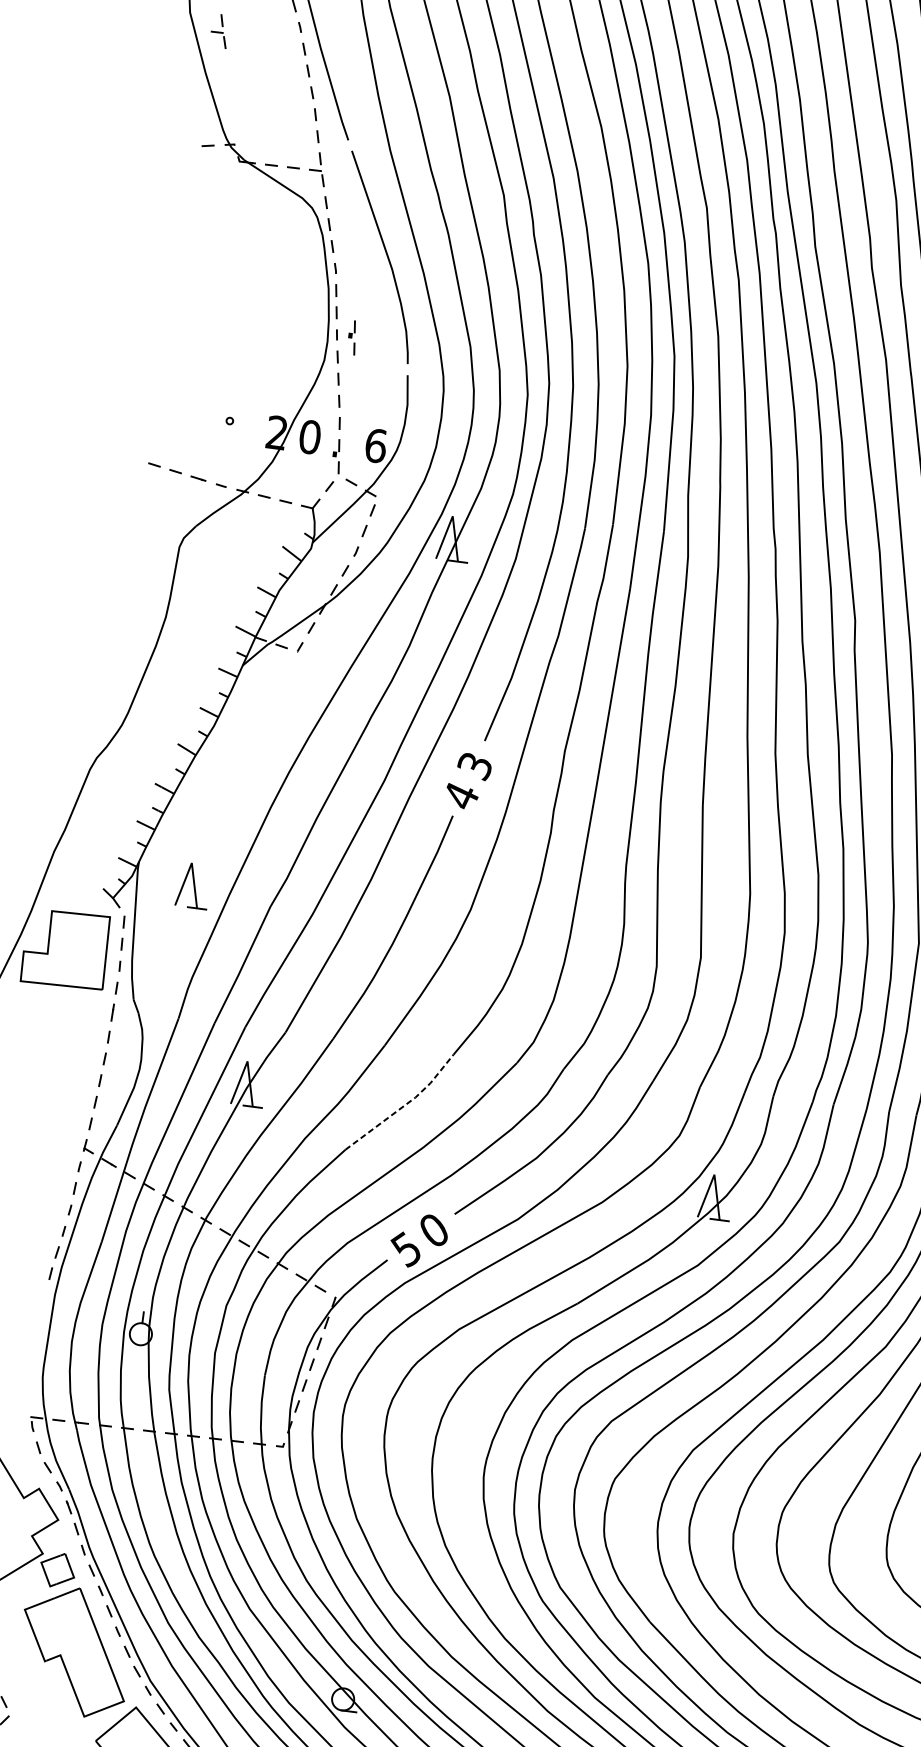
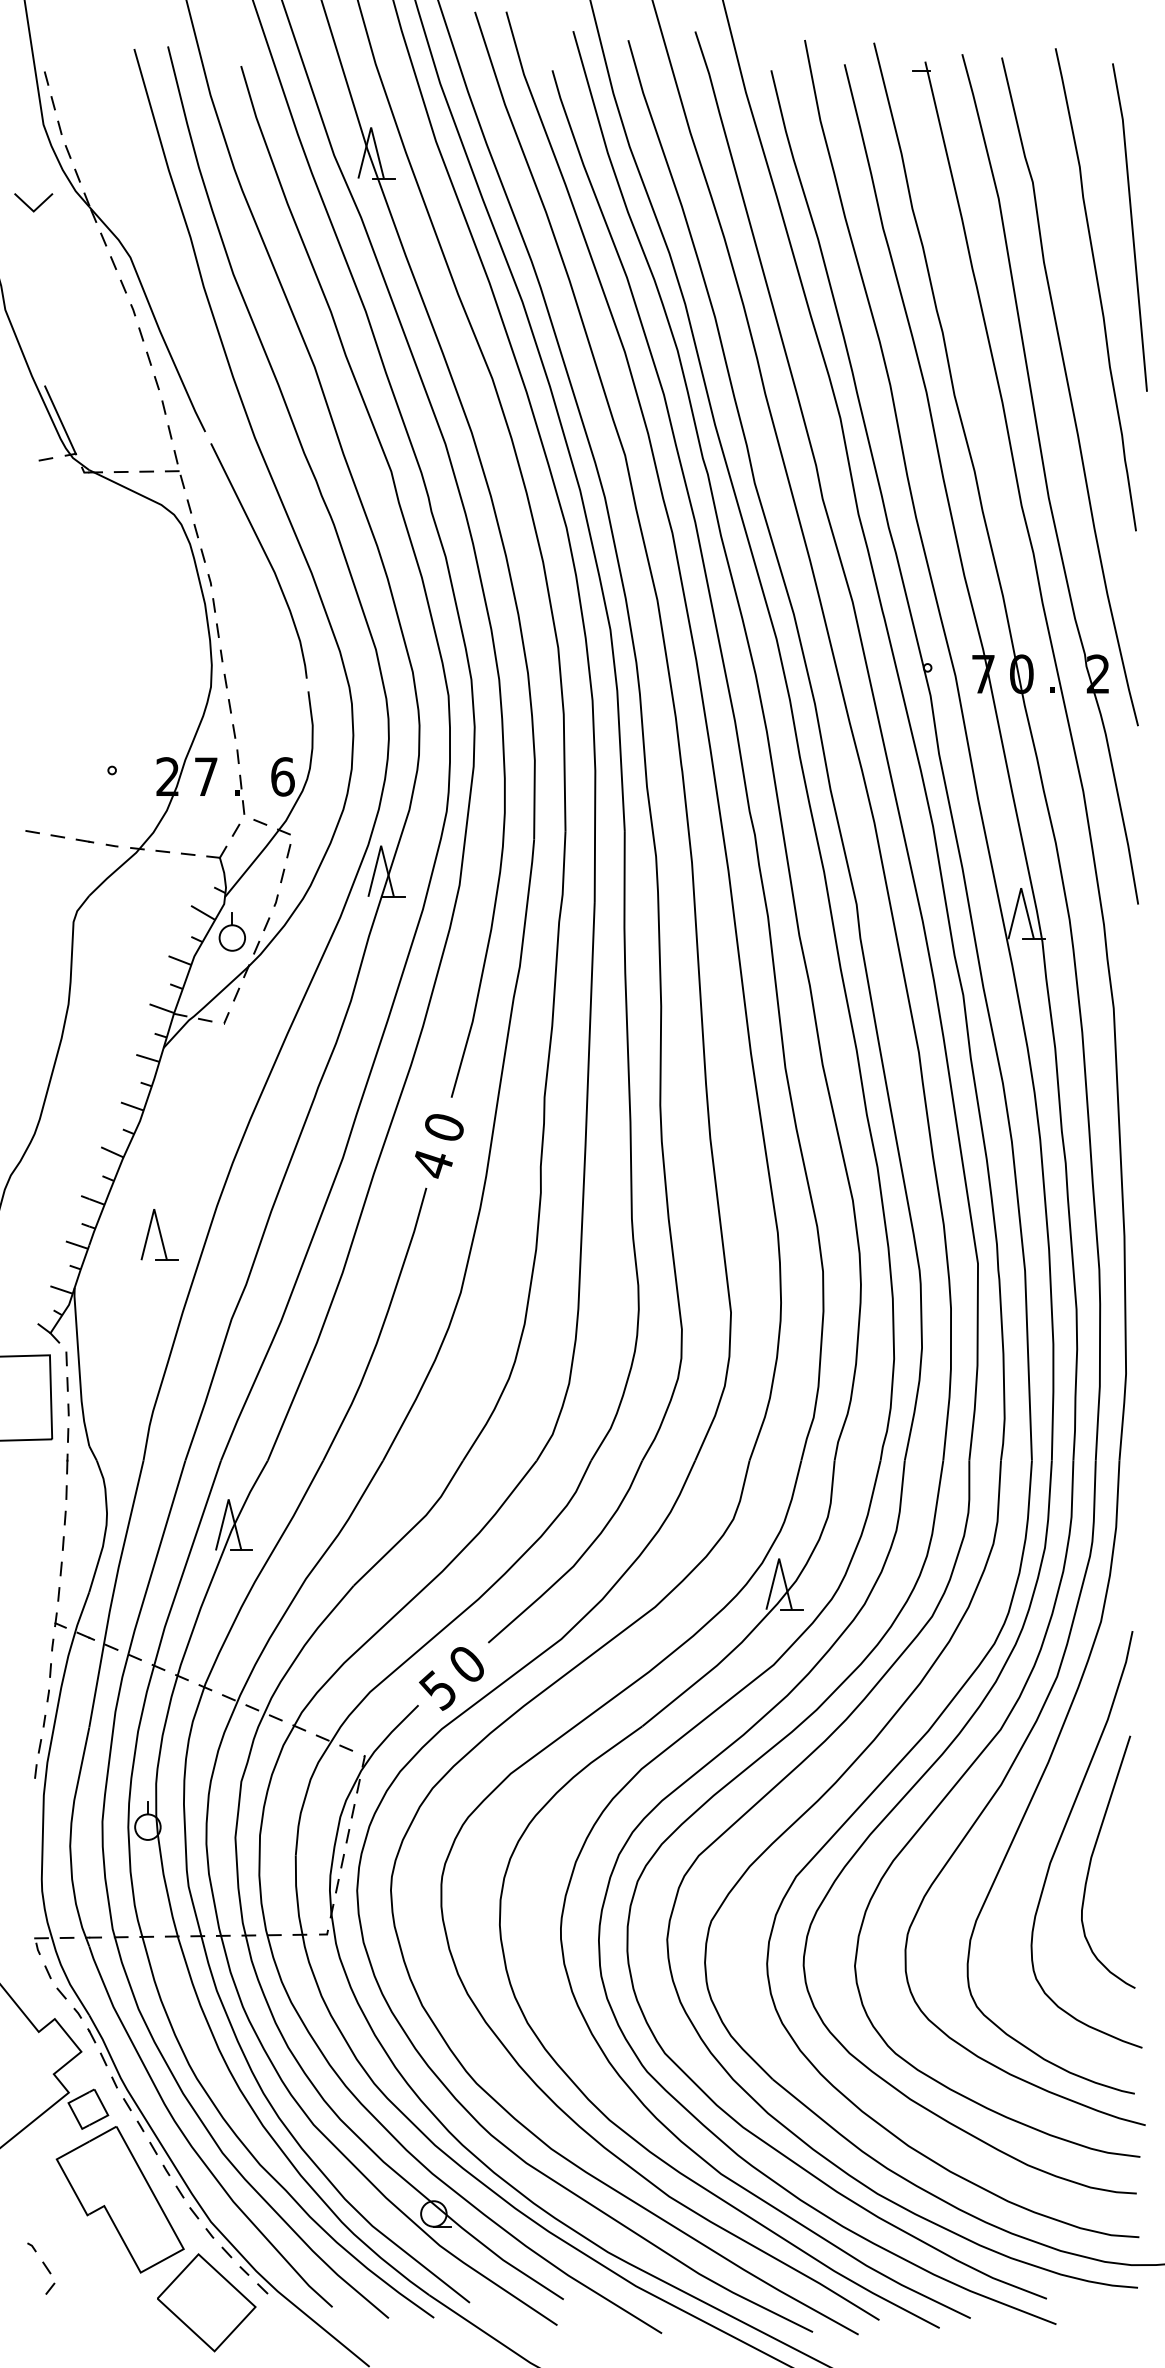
part: (220, 31) -> (42, 326), removed
line: (225, 113) -> (60, 419), added
part: (353, 337) -> (240, 656), removed
text: (310, 436) -> (206, 776), 0 -> 7
part: (314, 573) -> (231, 931), added
text: (474, 766) -> (443, 1128), 3 -> 0
part: (193, 885) -> (159, 1234), moved
line: (404, 1105) -> (414, 1526), dashed -> solid

